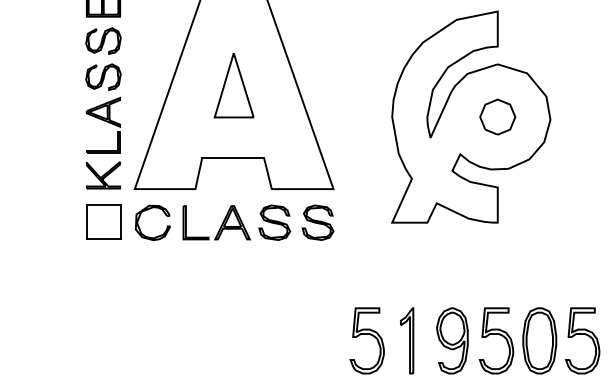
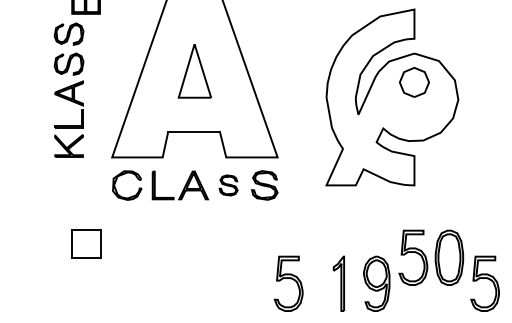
part: (102, 107) -> (68, 89), moved
part: (496, 117) -> (413, 82), moved
part: (103, 221) -> (86, 243), moved
part: (274, 222) -> (228, 185), size x0.7
part: (366, 340) -> (288, 283), moved
part: (518, 340) -> (431, 257), moved

